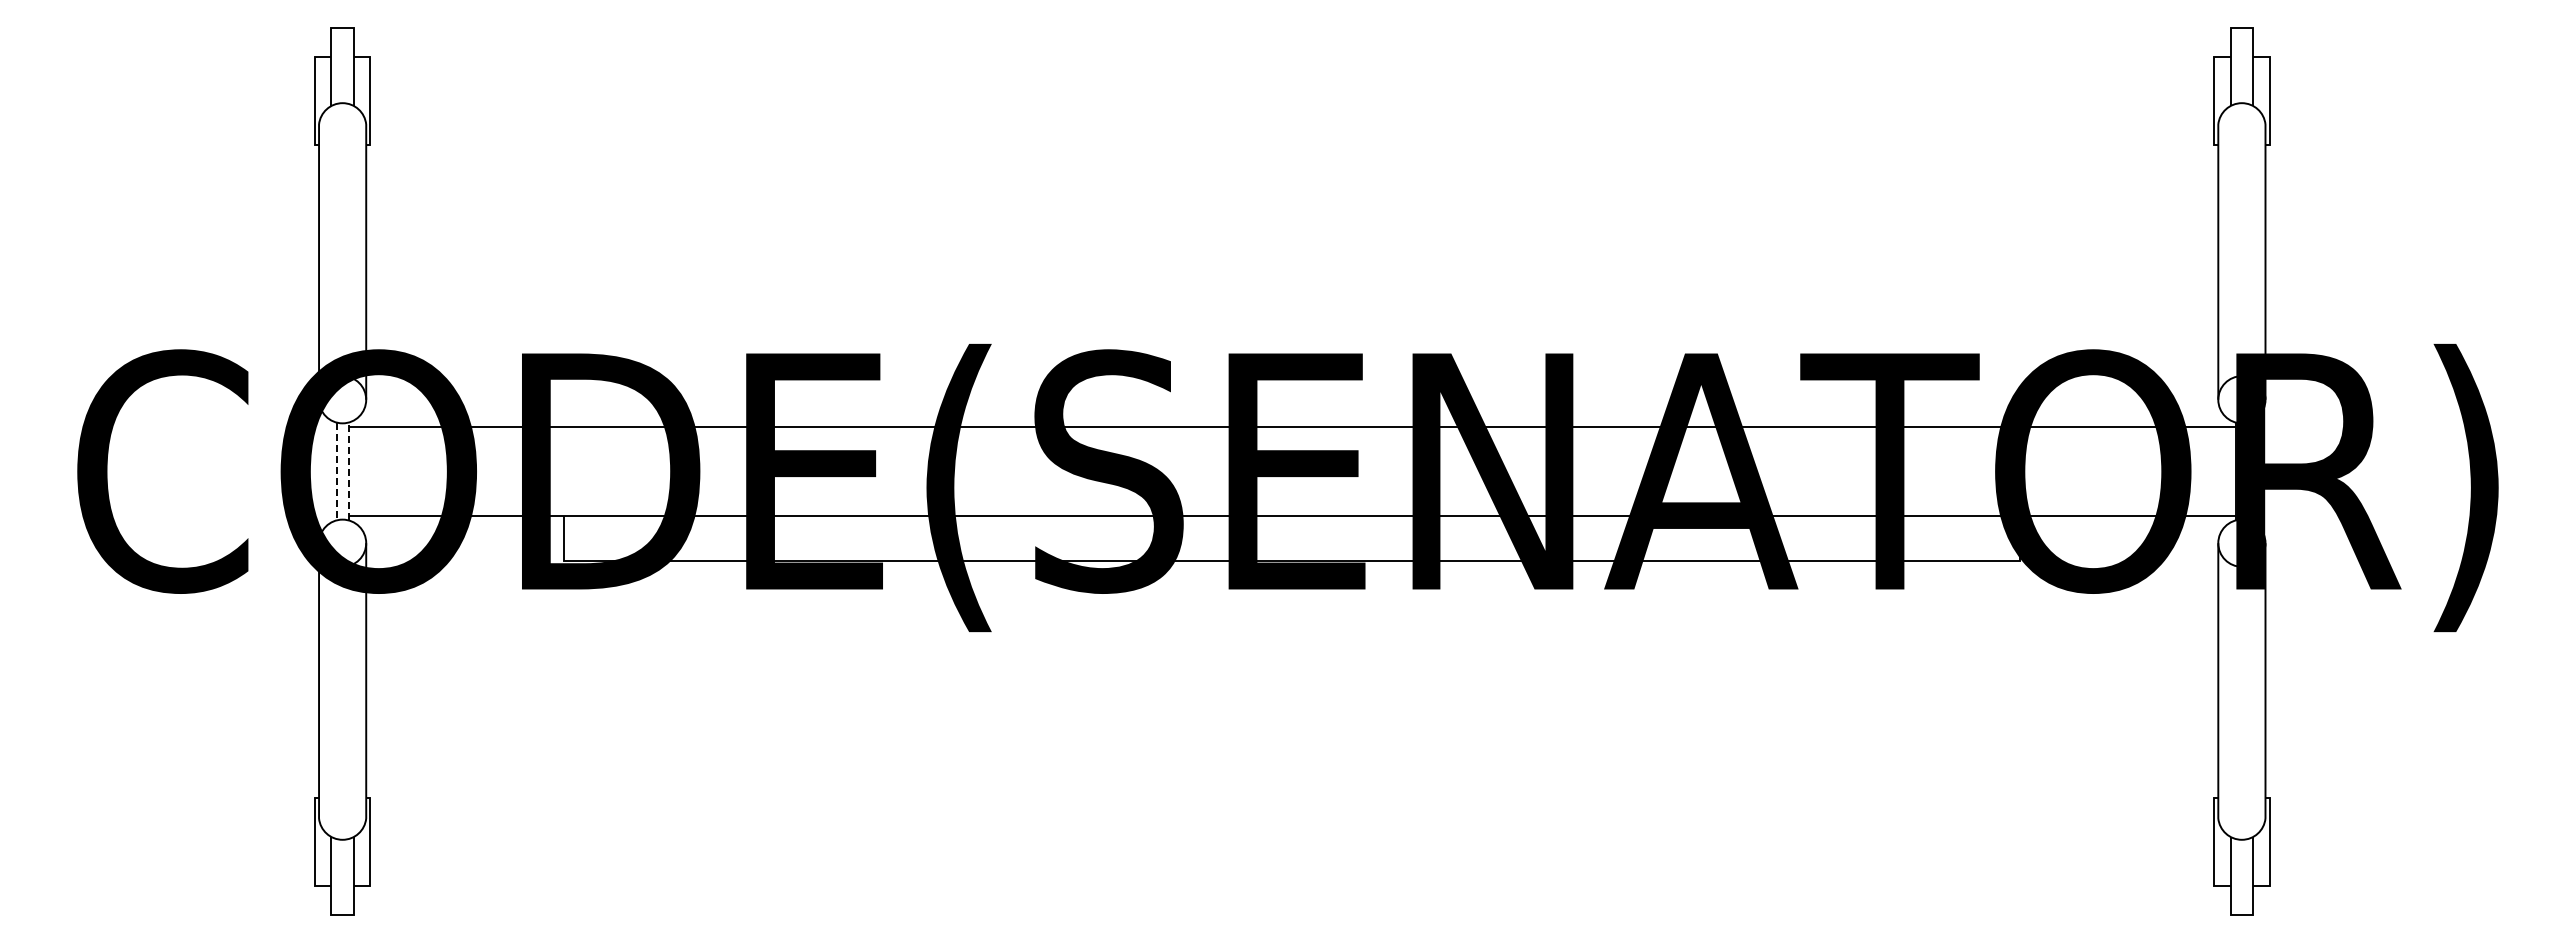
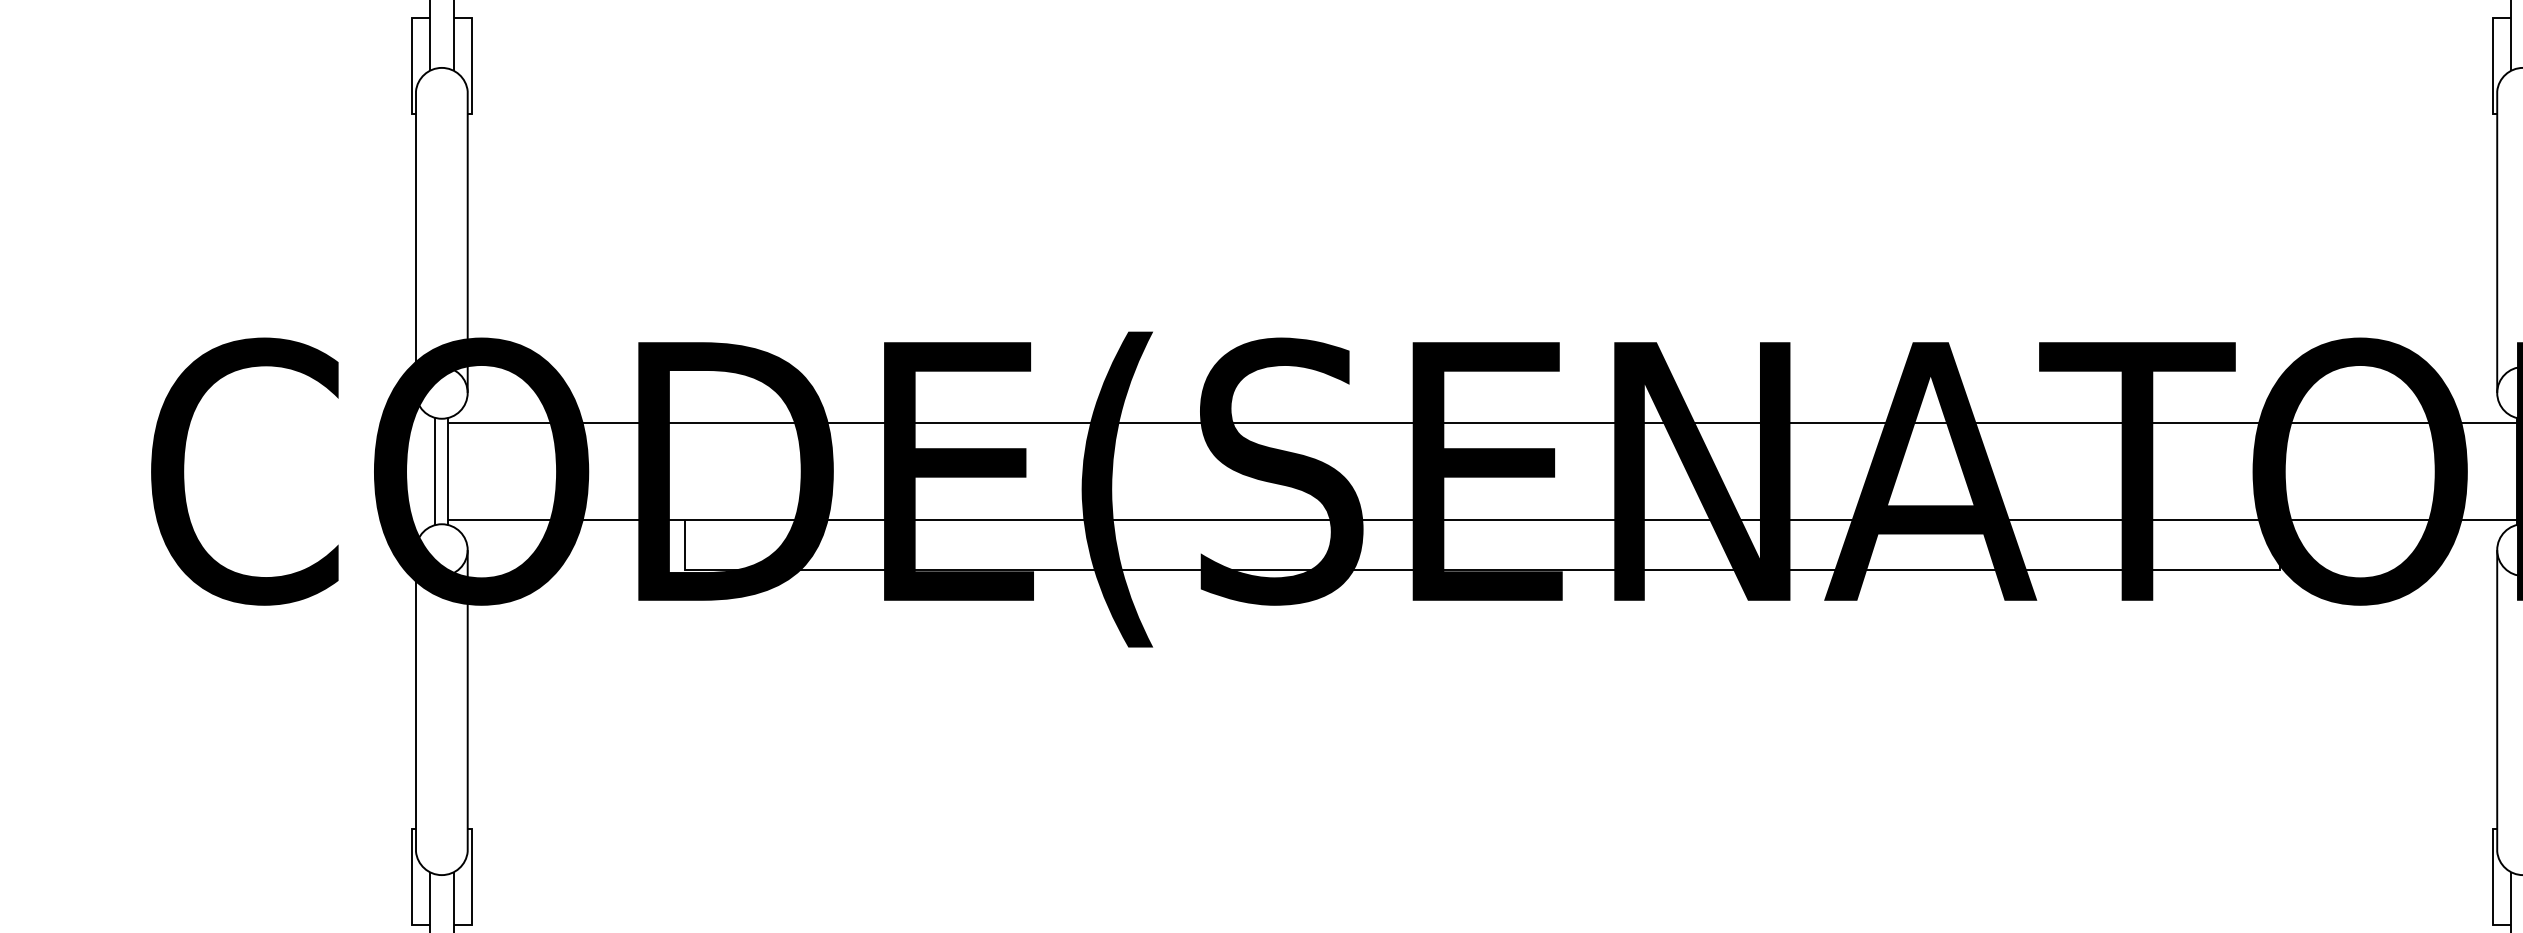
line: (336, 471) -> (435, 471), dashed -> solid
line: (348, 471) -> (448, 471), dashed -> solid

